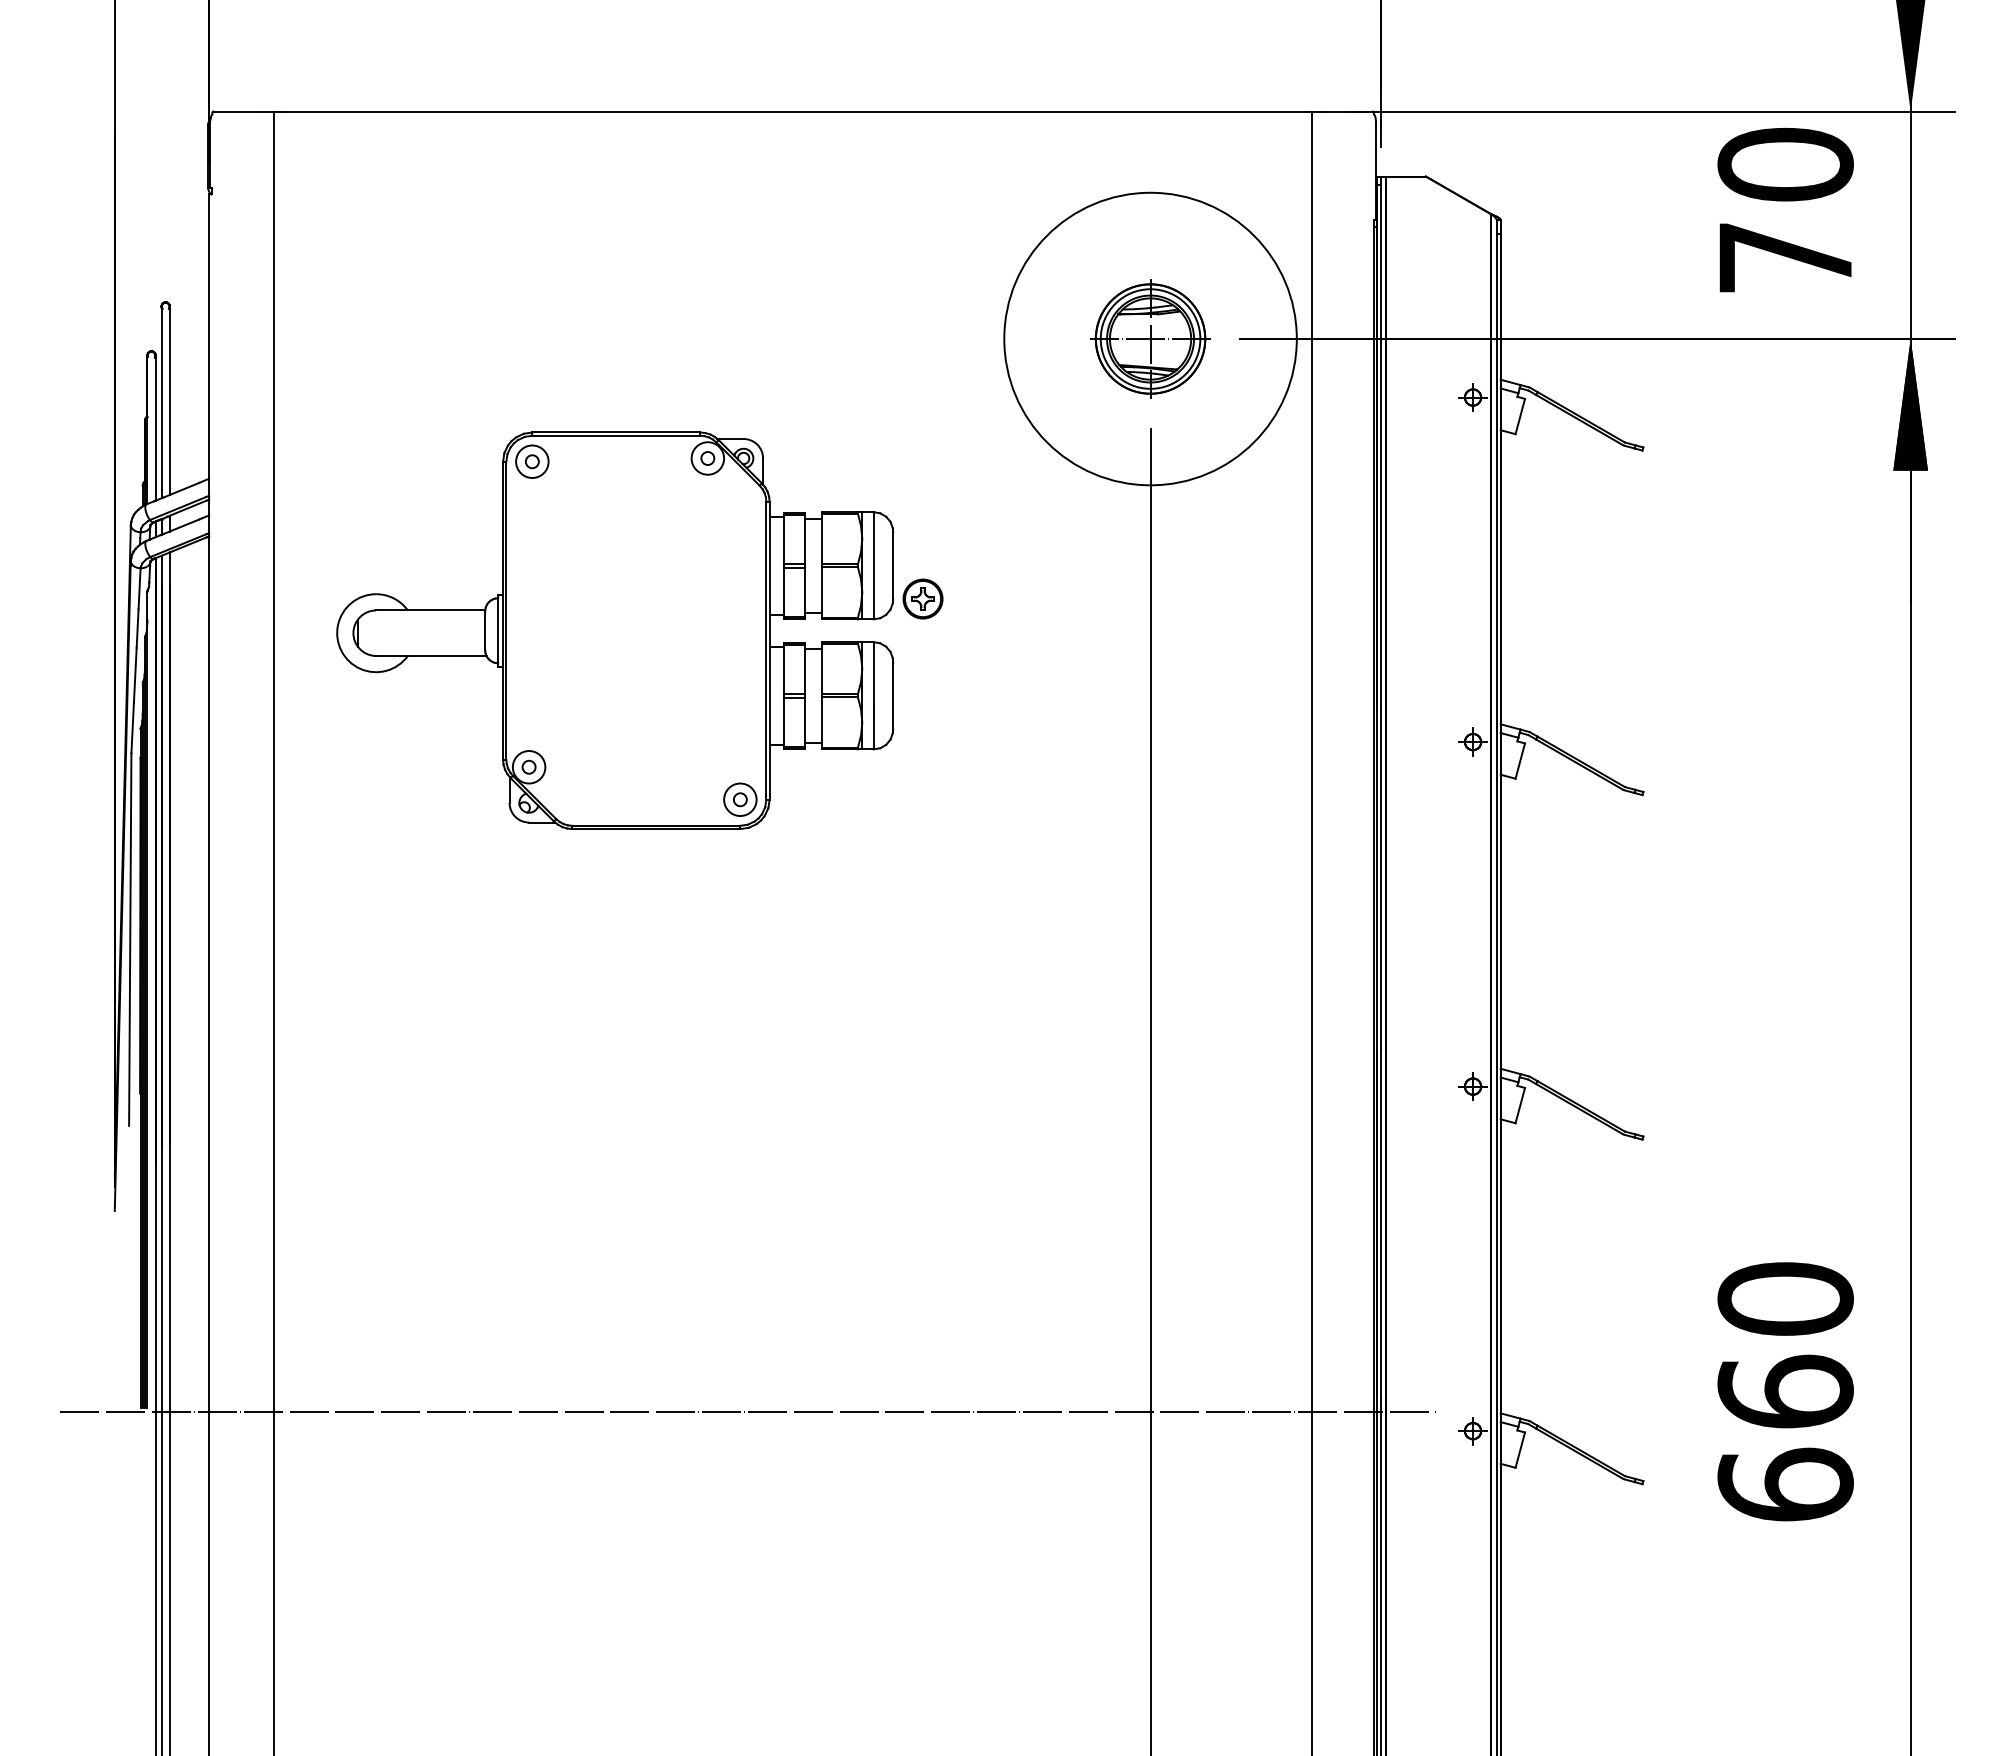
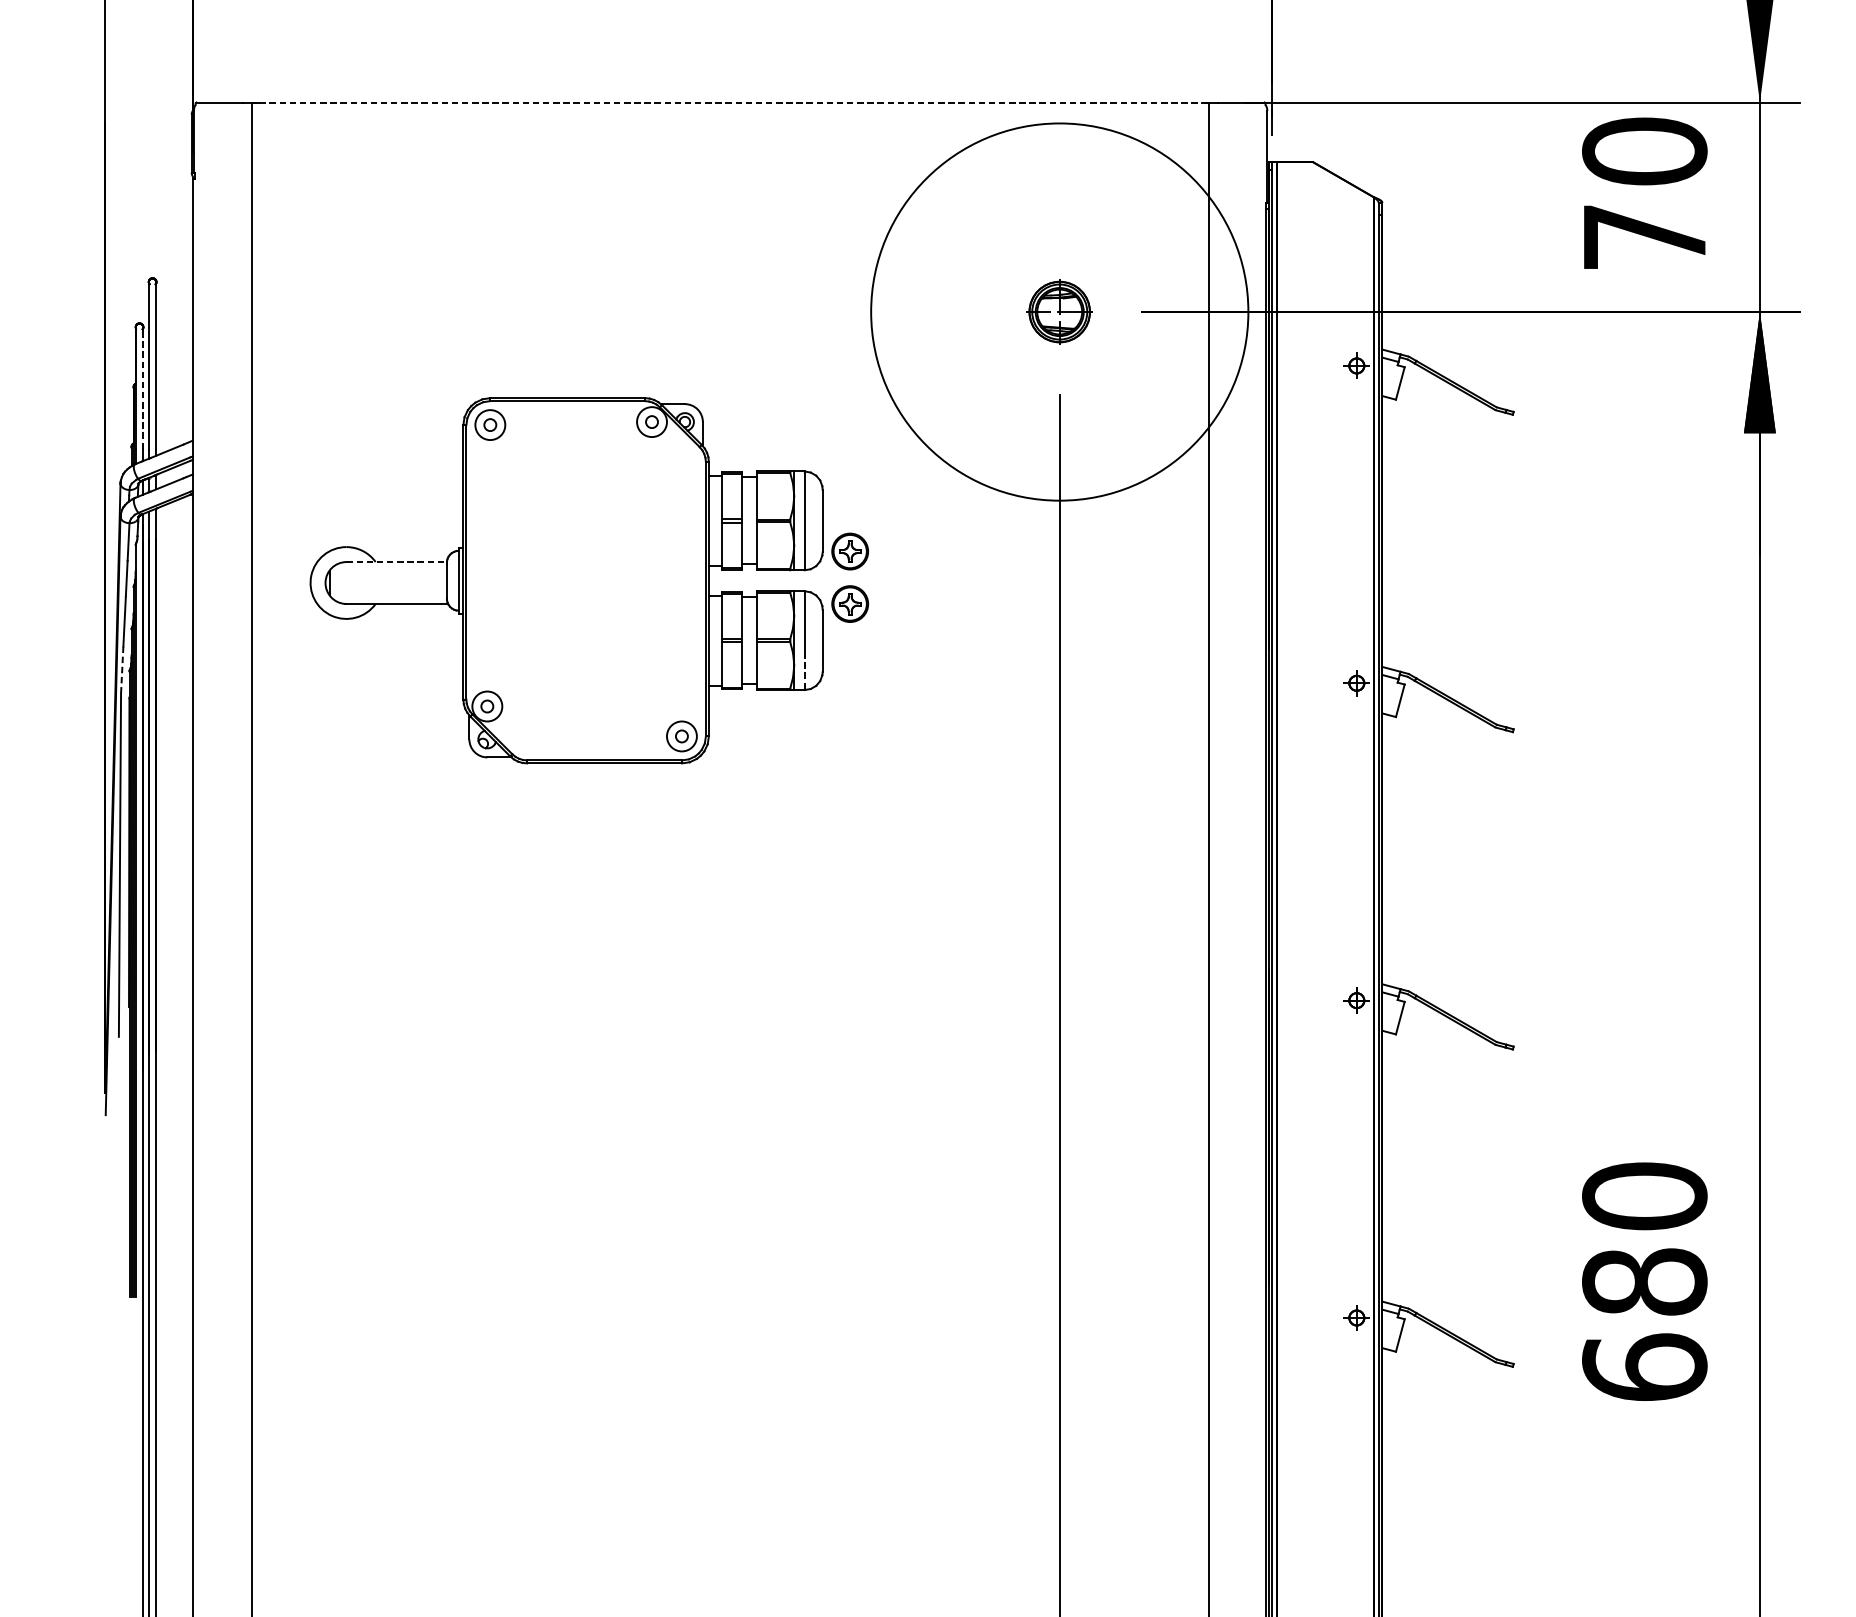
line: (793, 111) -> (730, 102), solid -> dashed
circle: (1150, 338) -> (1059, 311), size x1.4
part: (1150, 338) -> (1059, 311), size x0.6
line: (155, 423) -> (143, 389), solid -> dashed
line: (430, 610) -> (396, 562), solid -> dashed
part: (922, 655) -> (849, 603), added
line: (132, 727) -> (122, 669), solid -> dashed
line: (873, 730) -> (804, 672), solid -> dashed
text: (1785, 1391) -> (1644, 1281), 660 -> 680
line: (747, 1411) -> (688, 1299), removed

